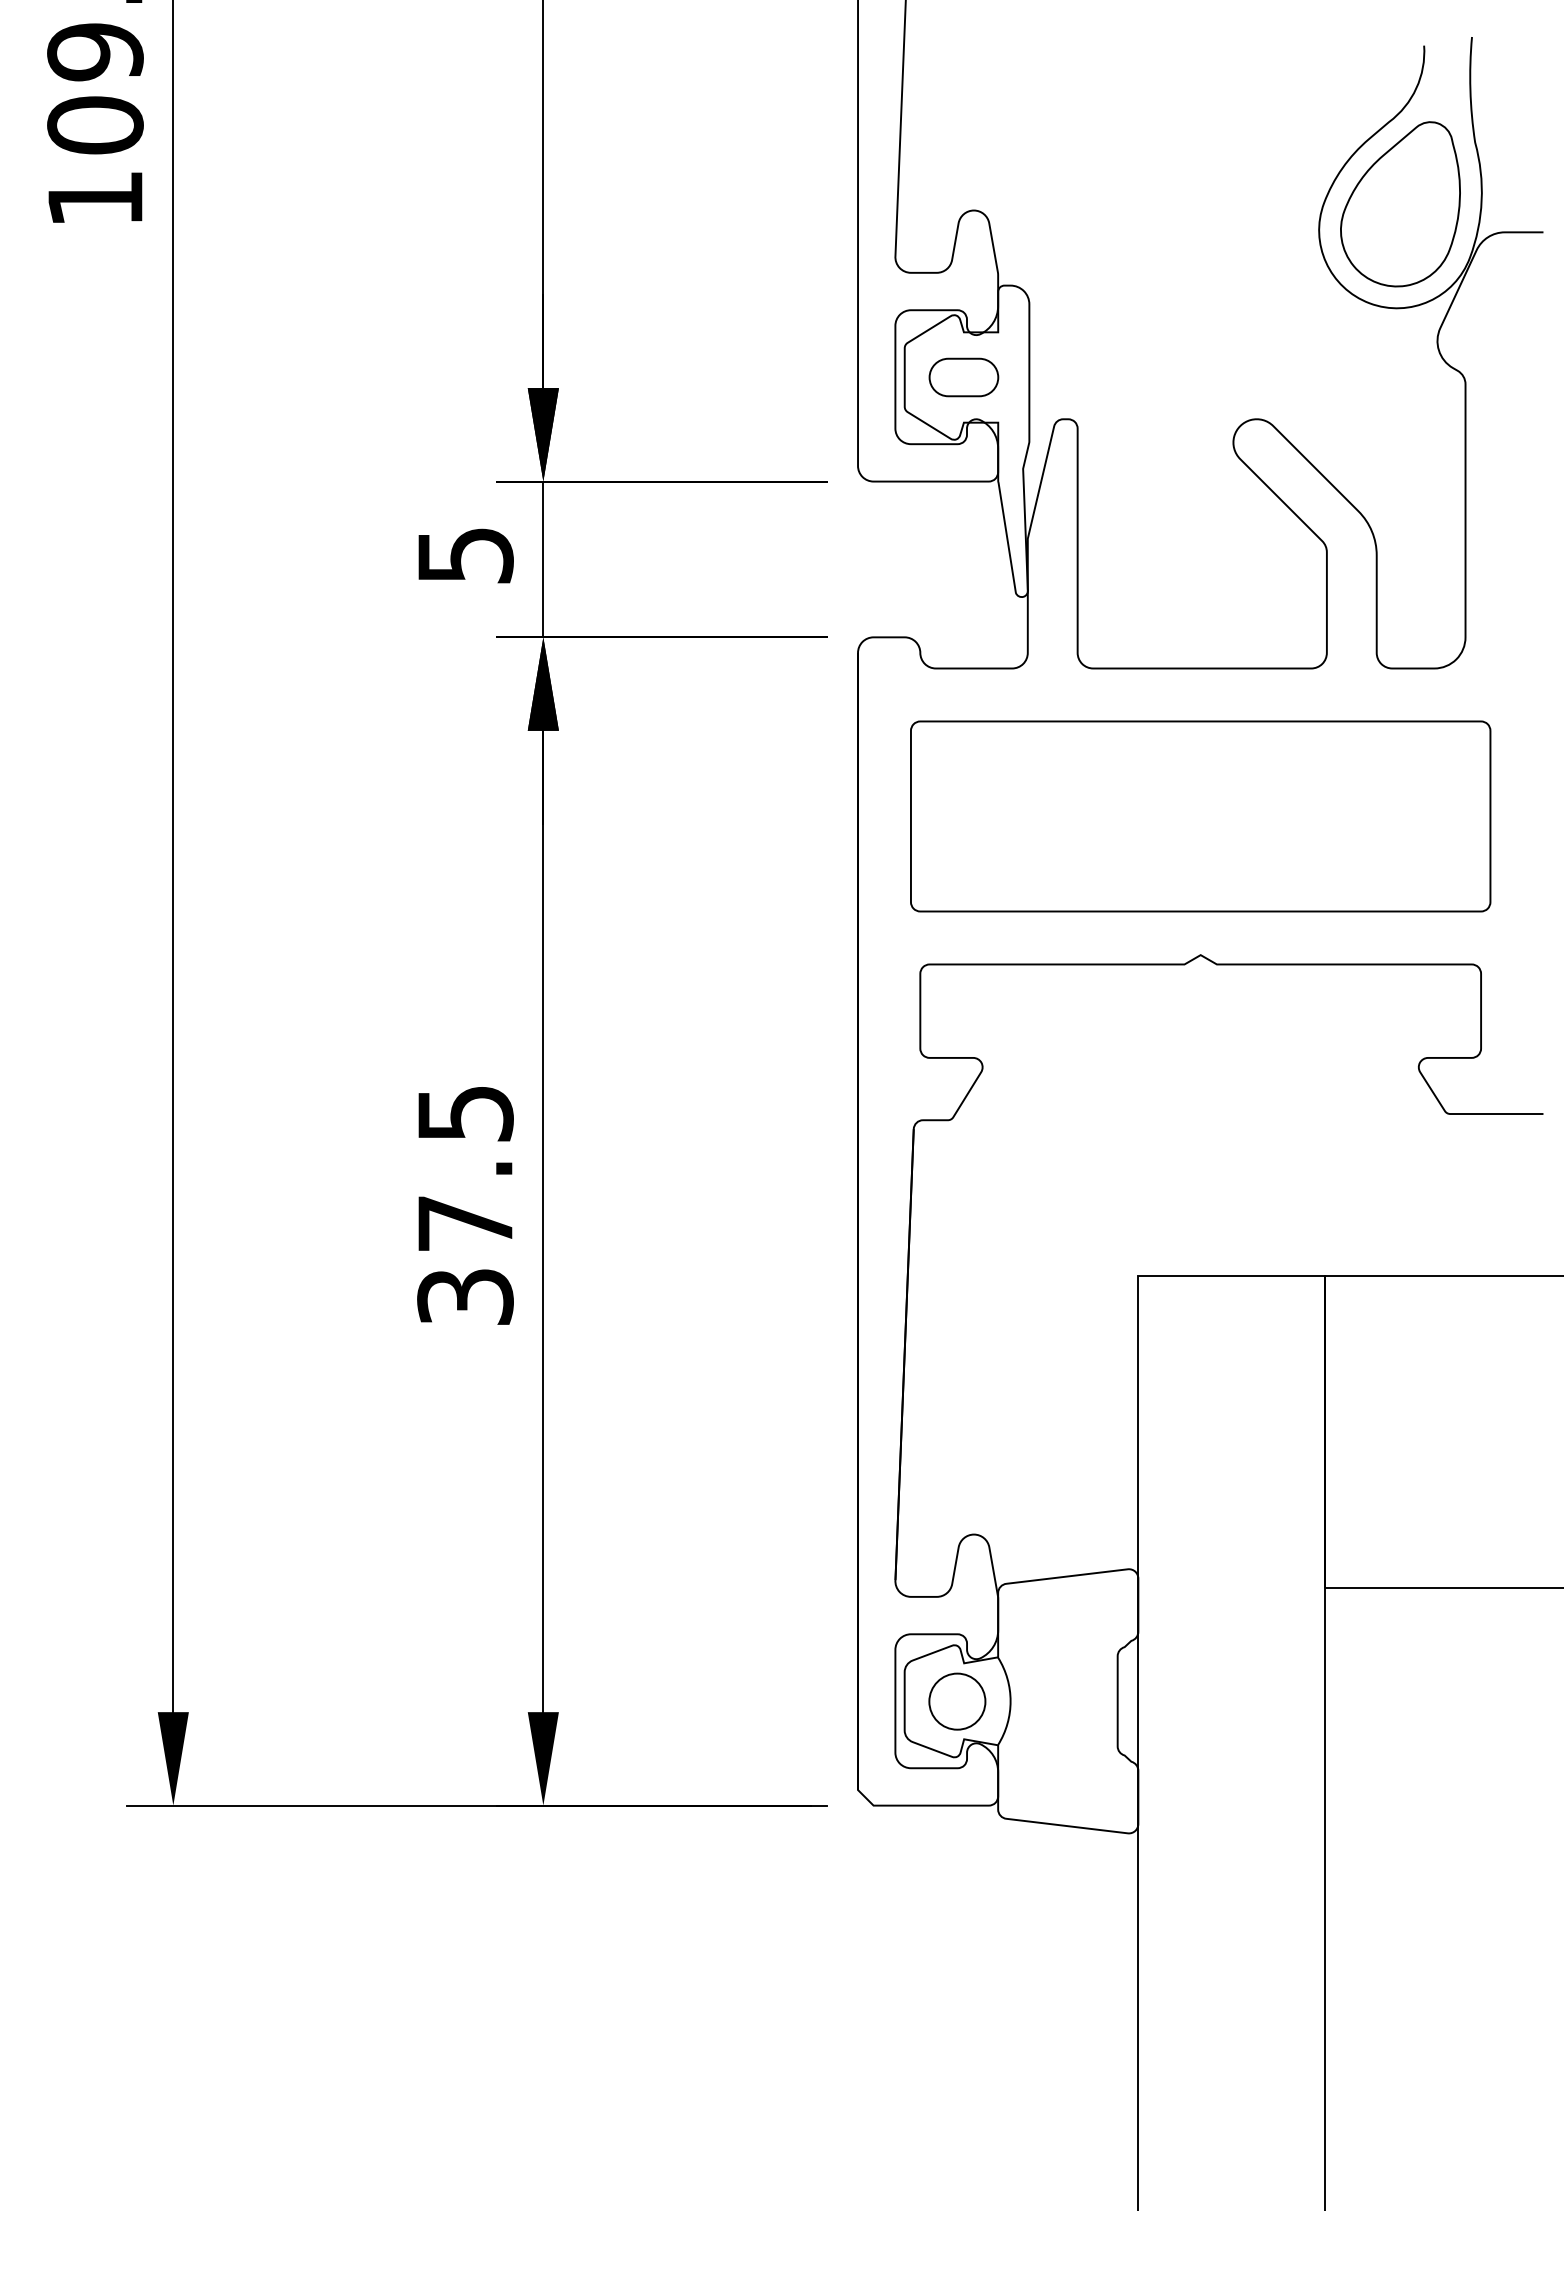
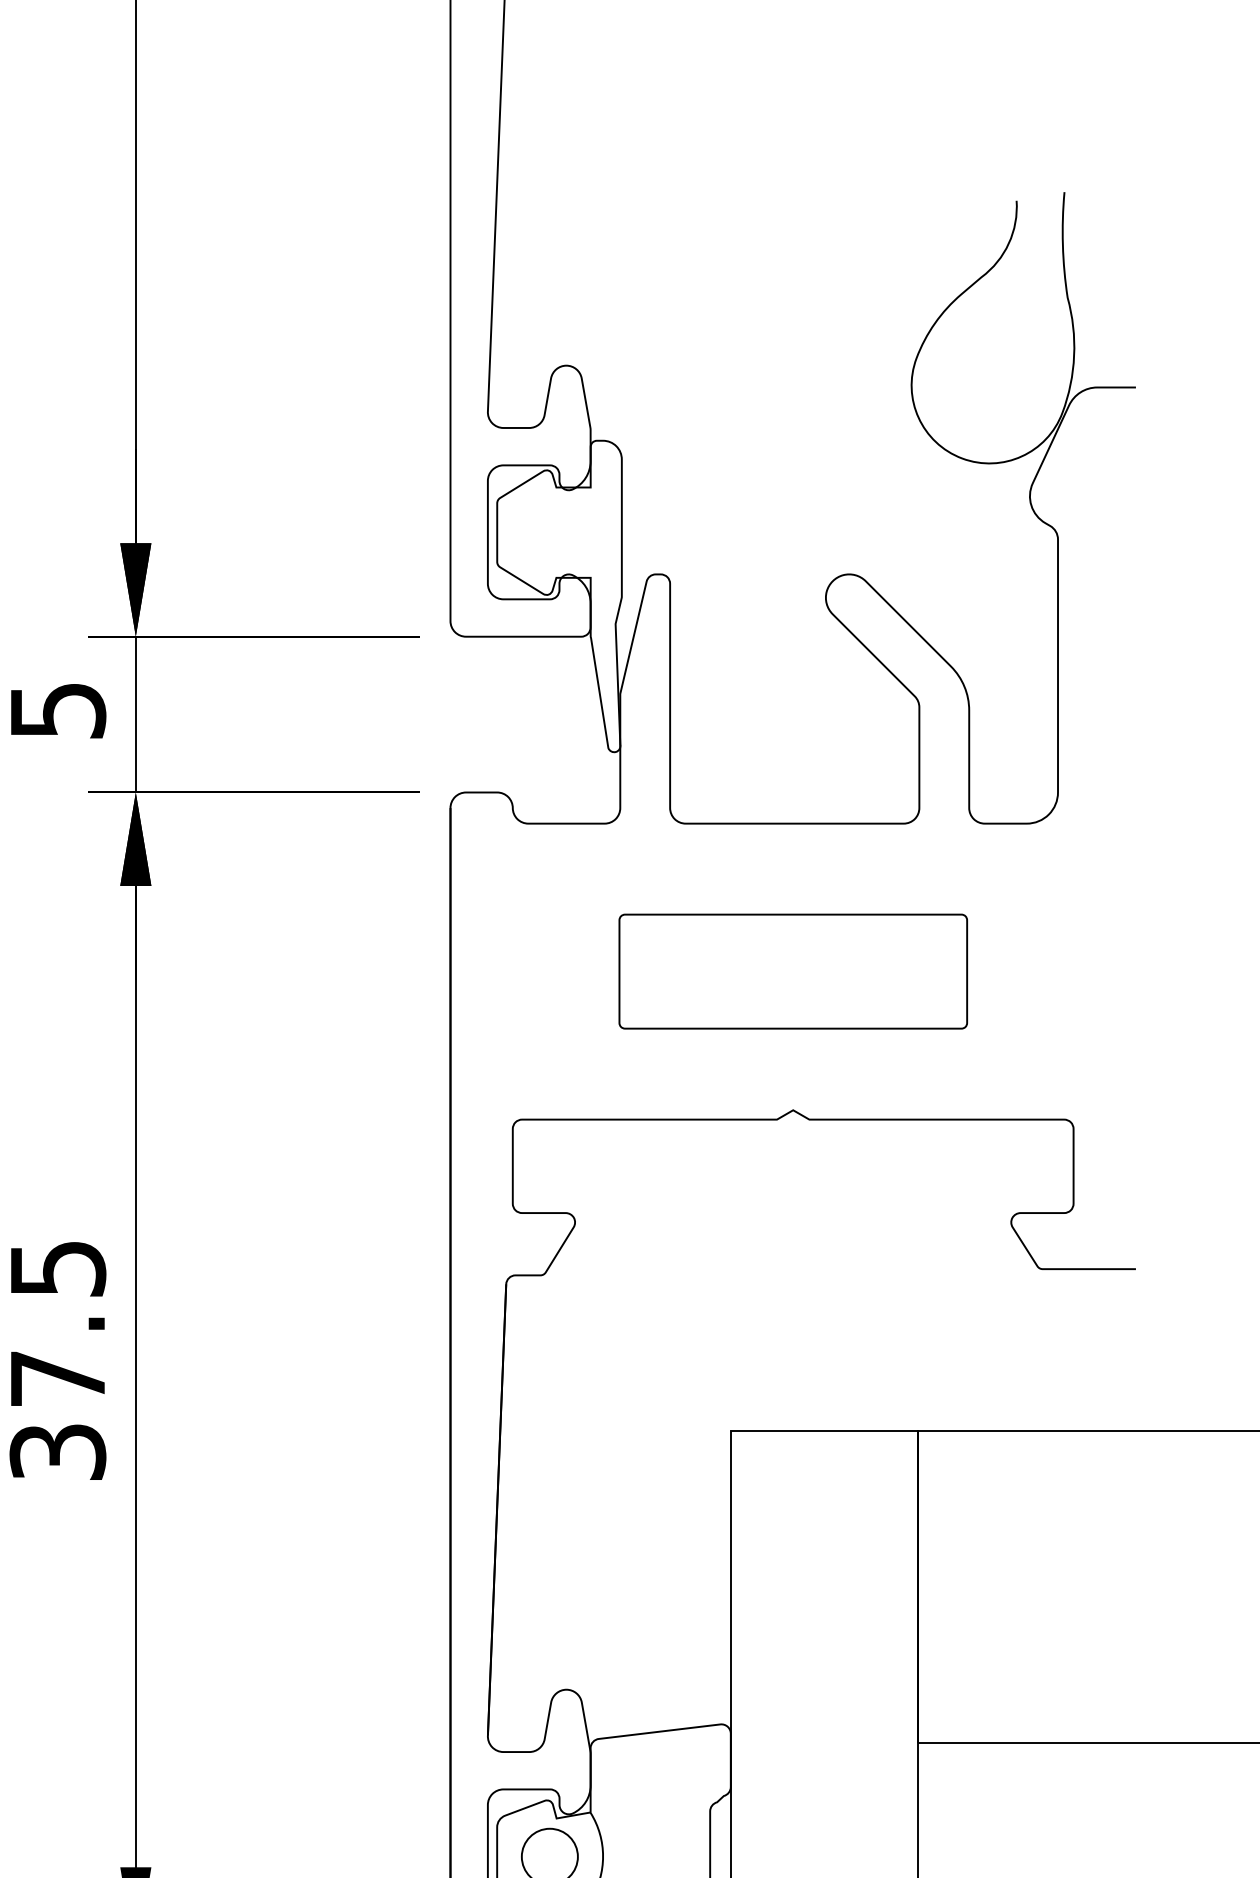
part: (1400, 204) -> (992, 359), removed
part: (963, 377) -> (555, 532), removed
part: (1200, 816) -> (792, 971), size x0.6

